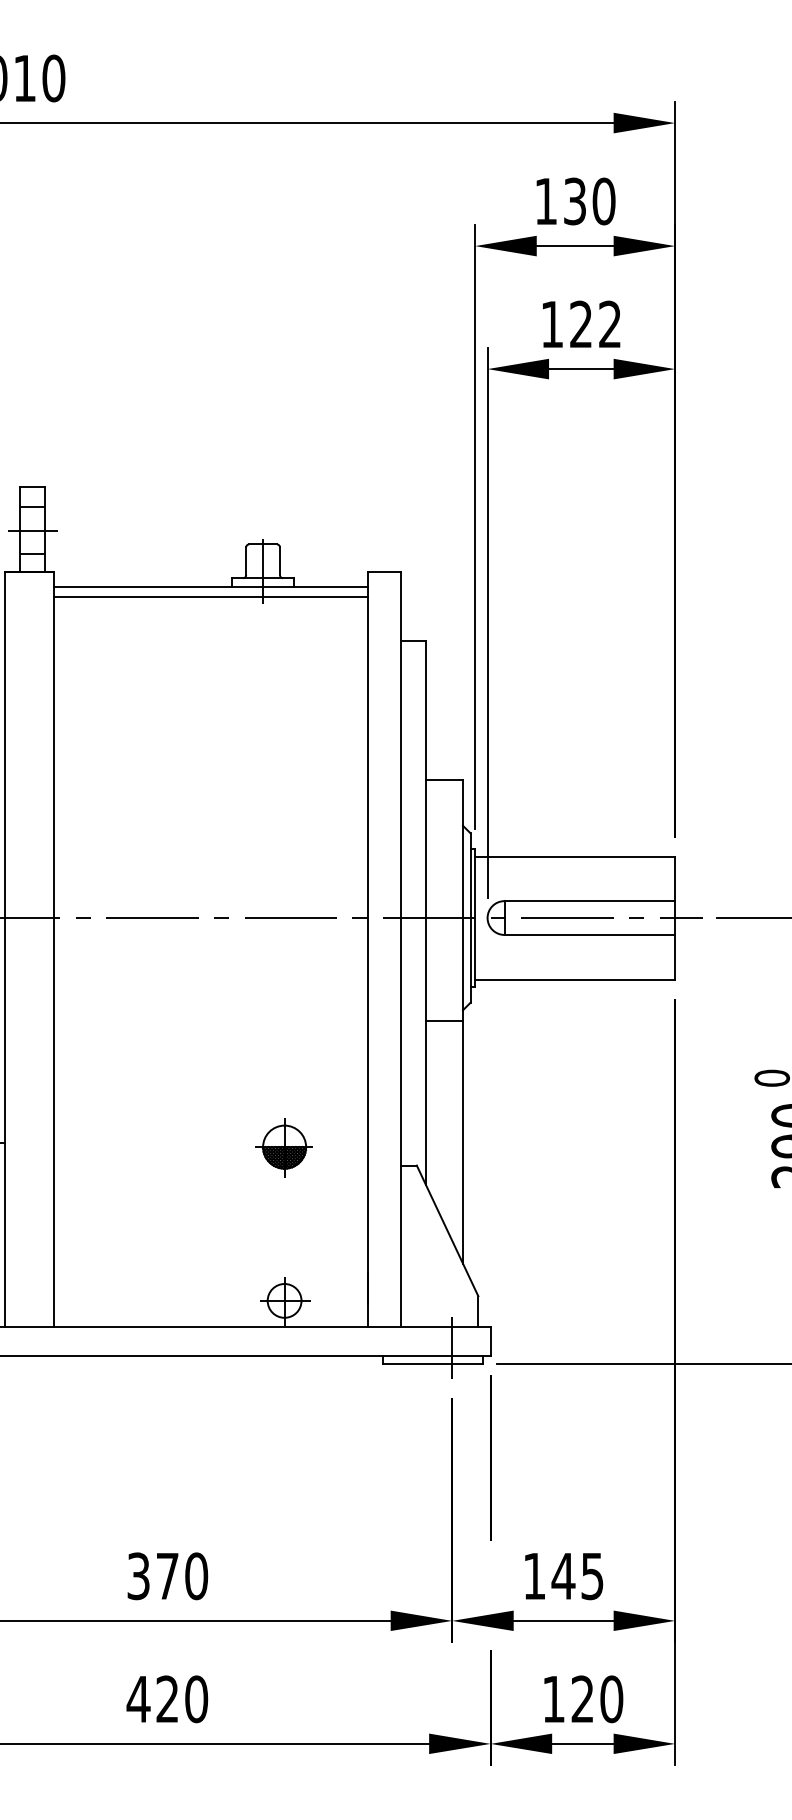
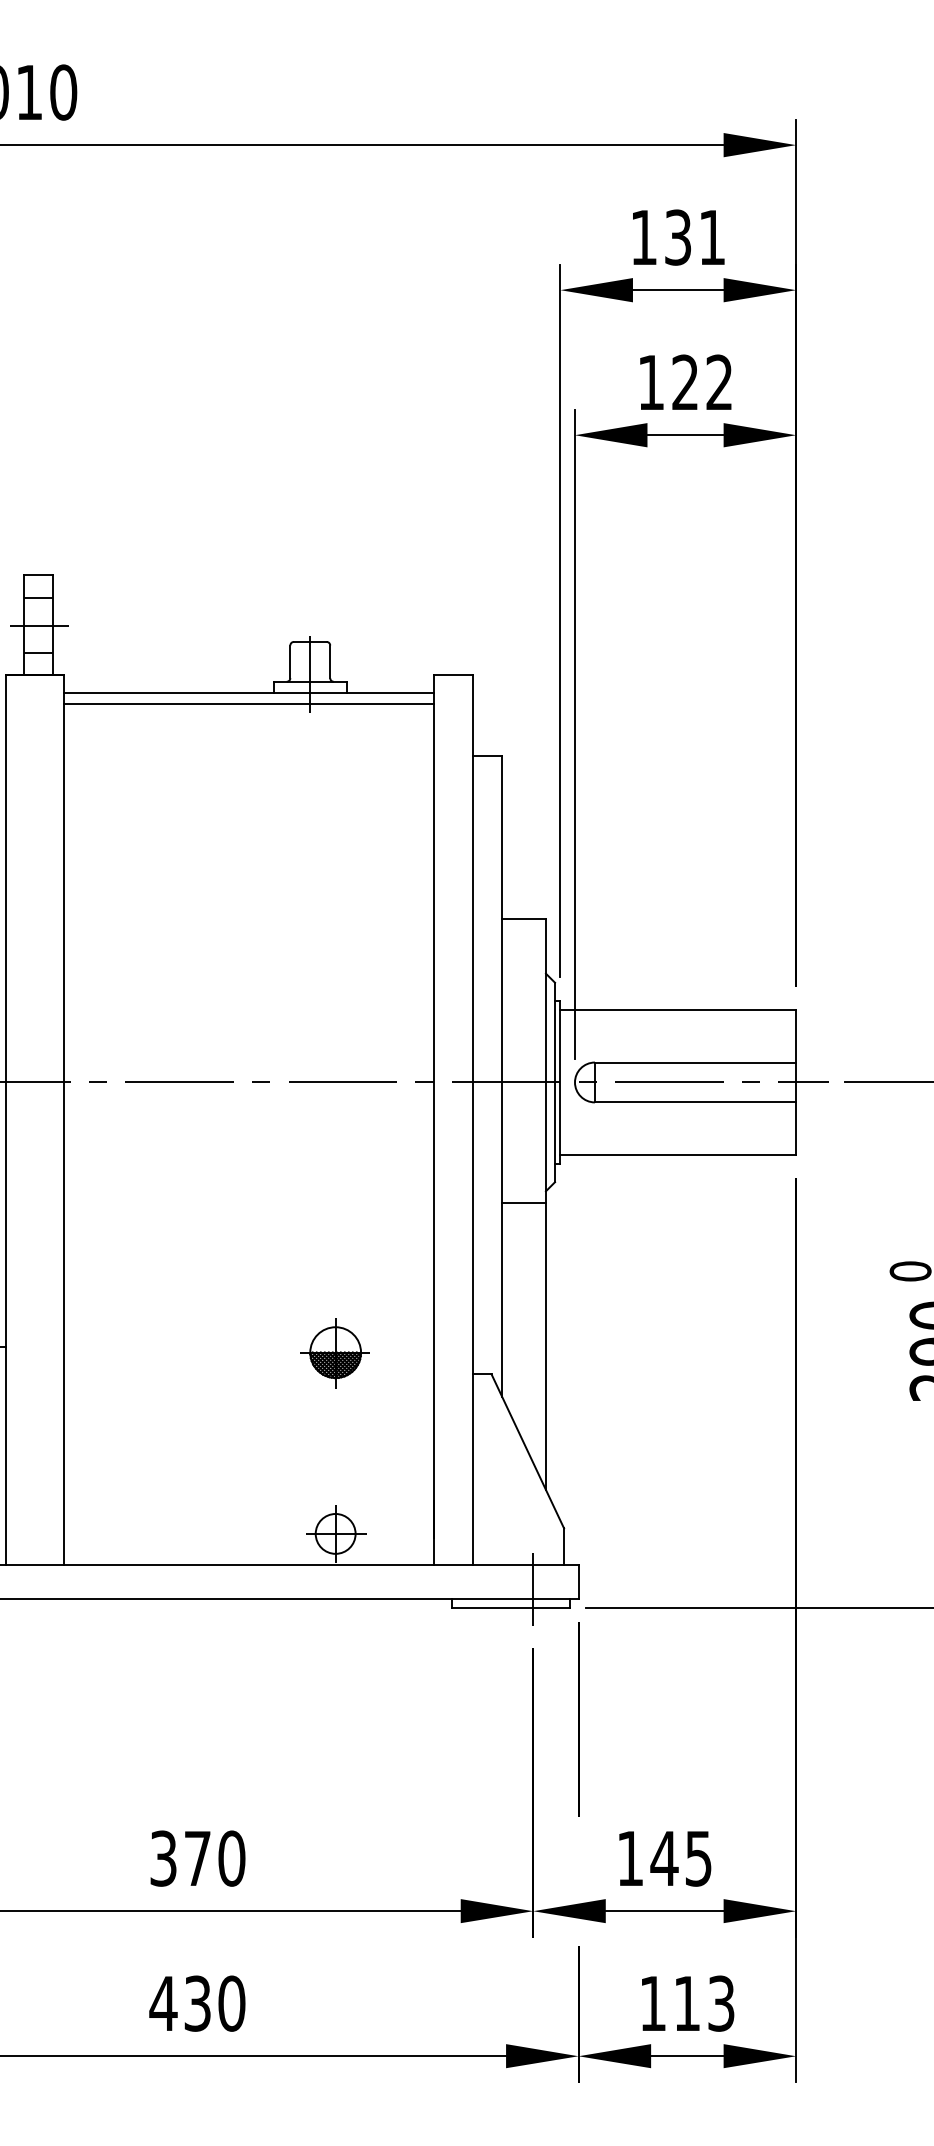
text: (603, 201) -> (711, 237), 130 -> 131
text: (167, 1699) -> (197, 2003), 420 -> 430
text: (597, 1699) -> (704, 2003), 120 -> 113

